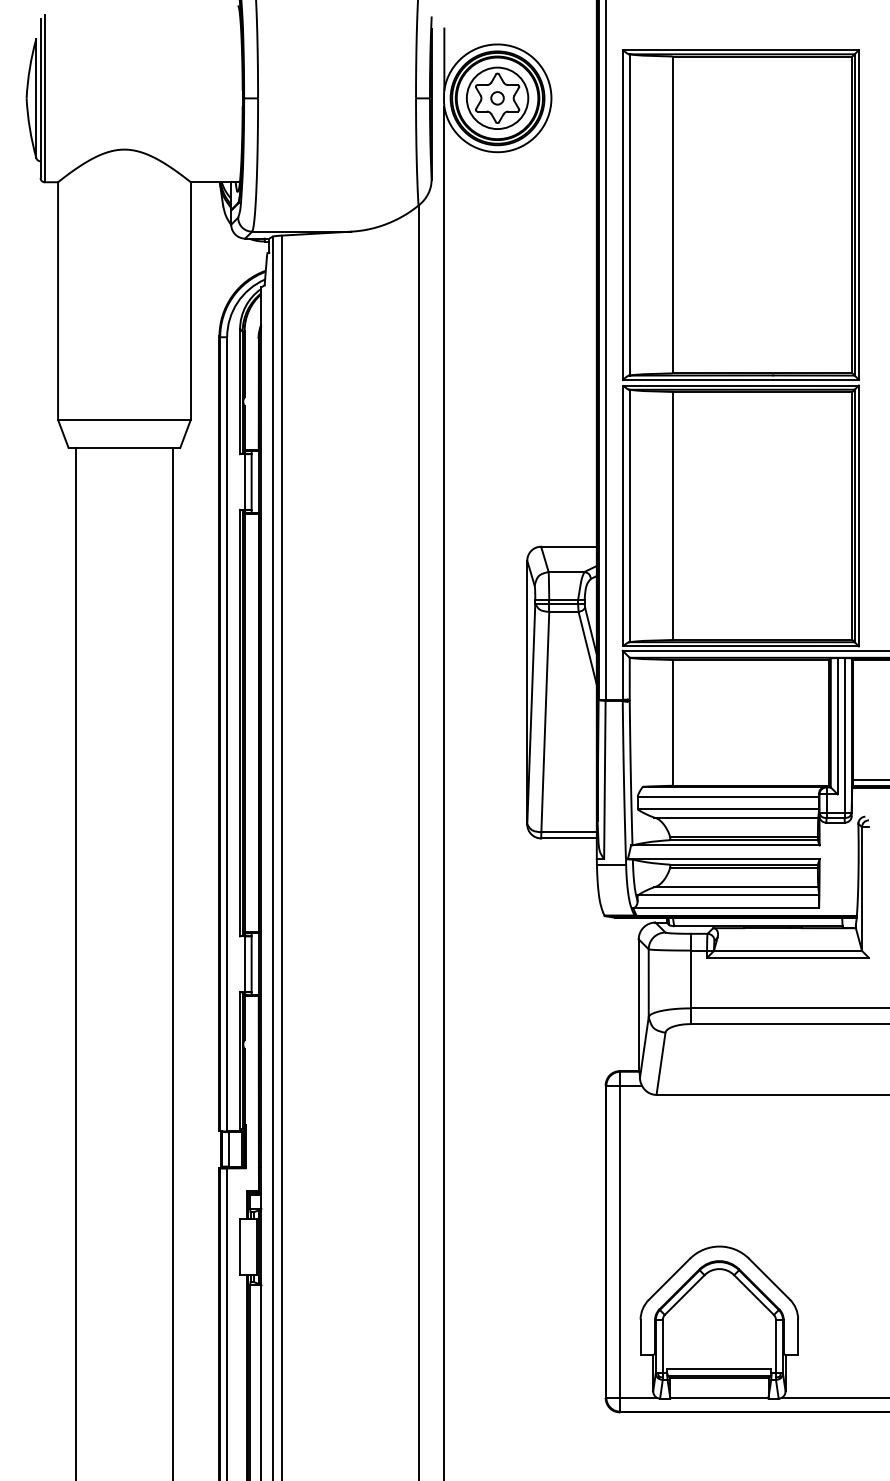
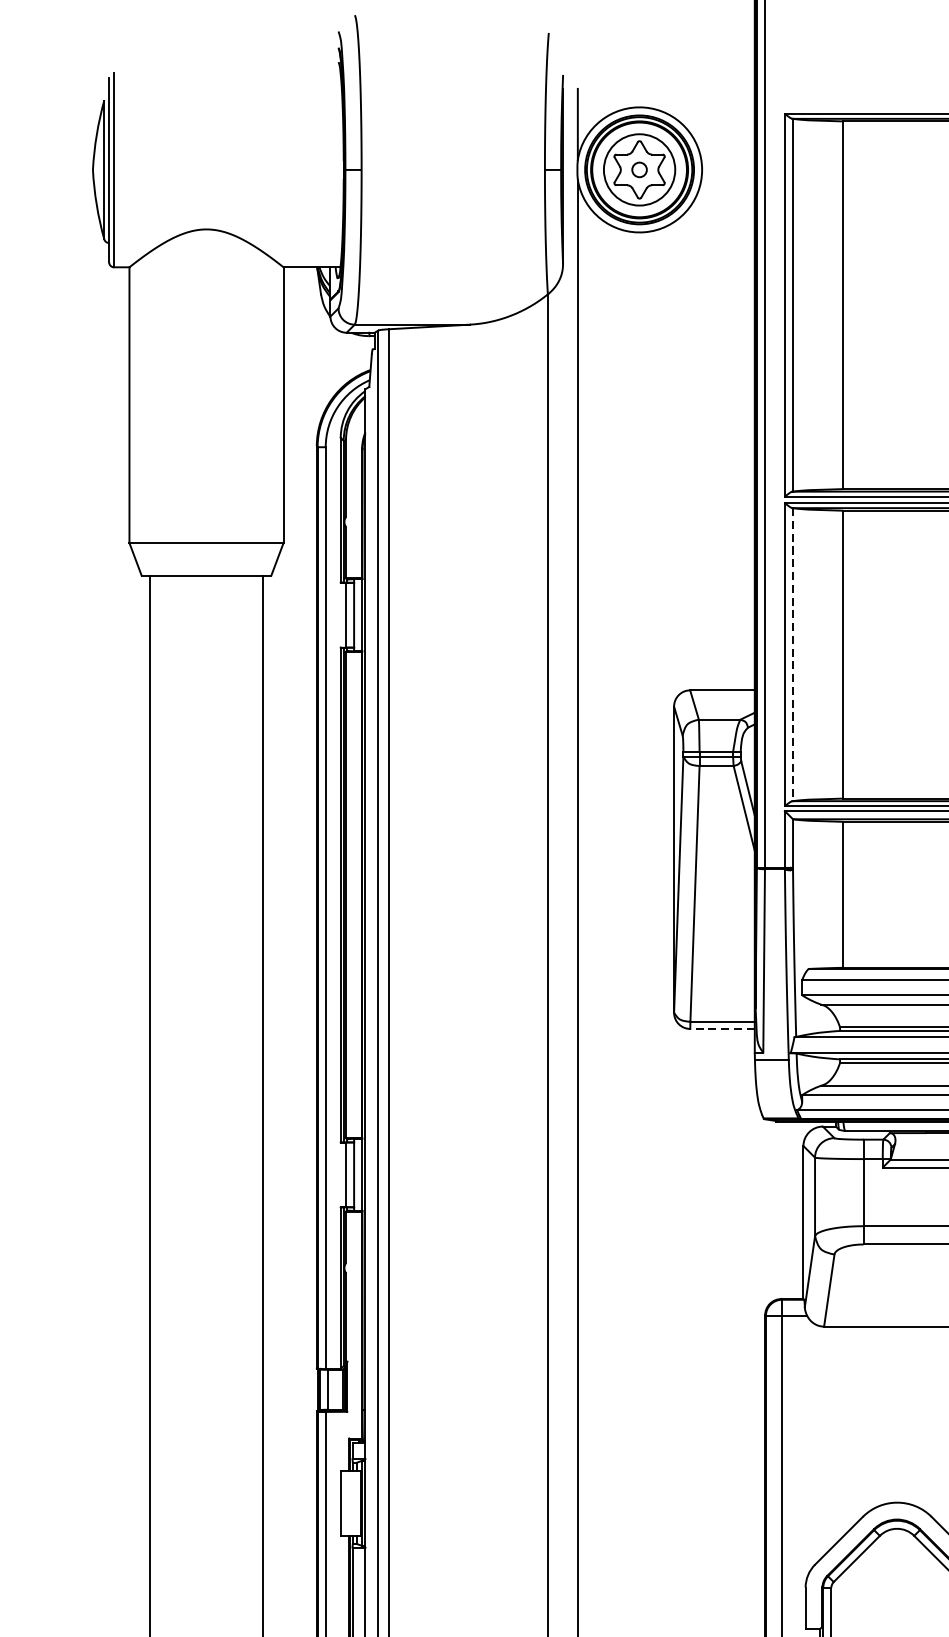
line: (629, 516) -> (792, 655), solid -> dashed
line: (569, 838) -> (723, 1029), solid -> dashed

